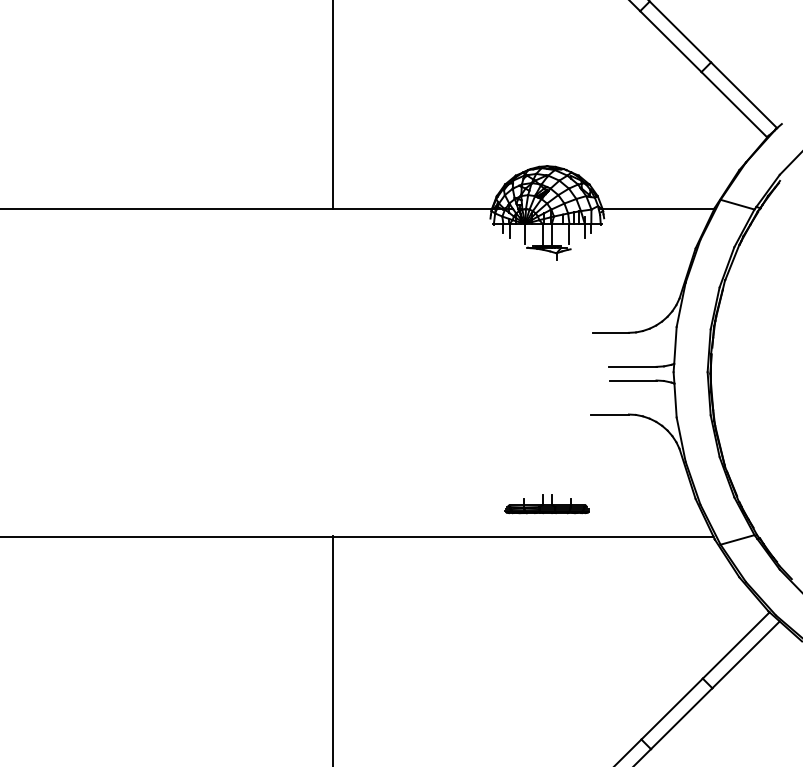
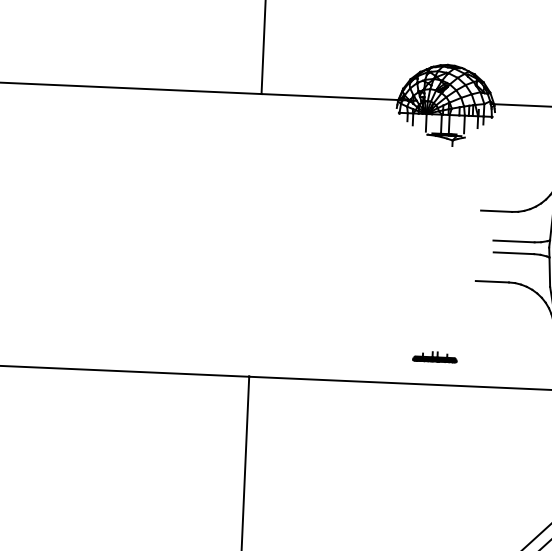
part: (546, 504) -> (434, 357), size x0.6

